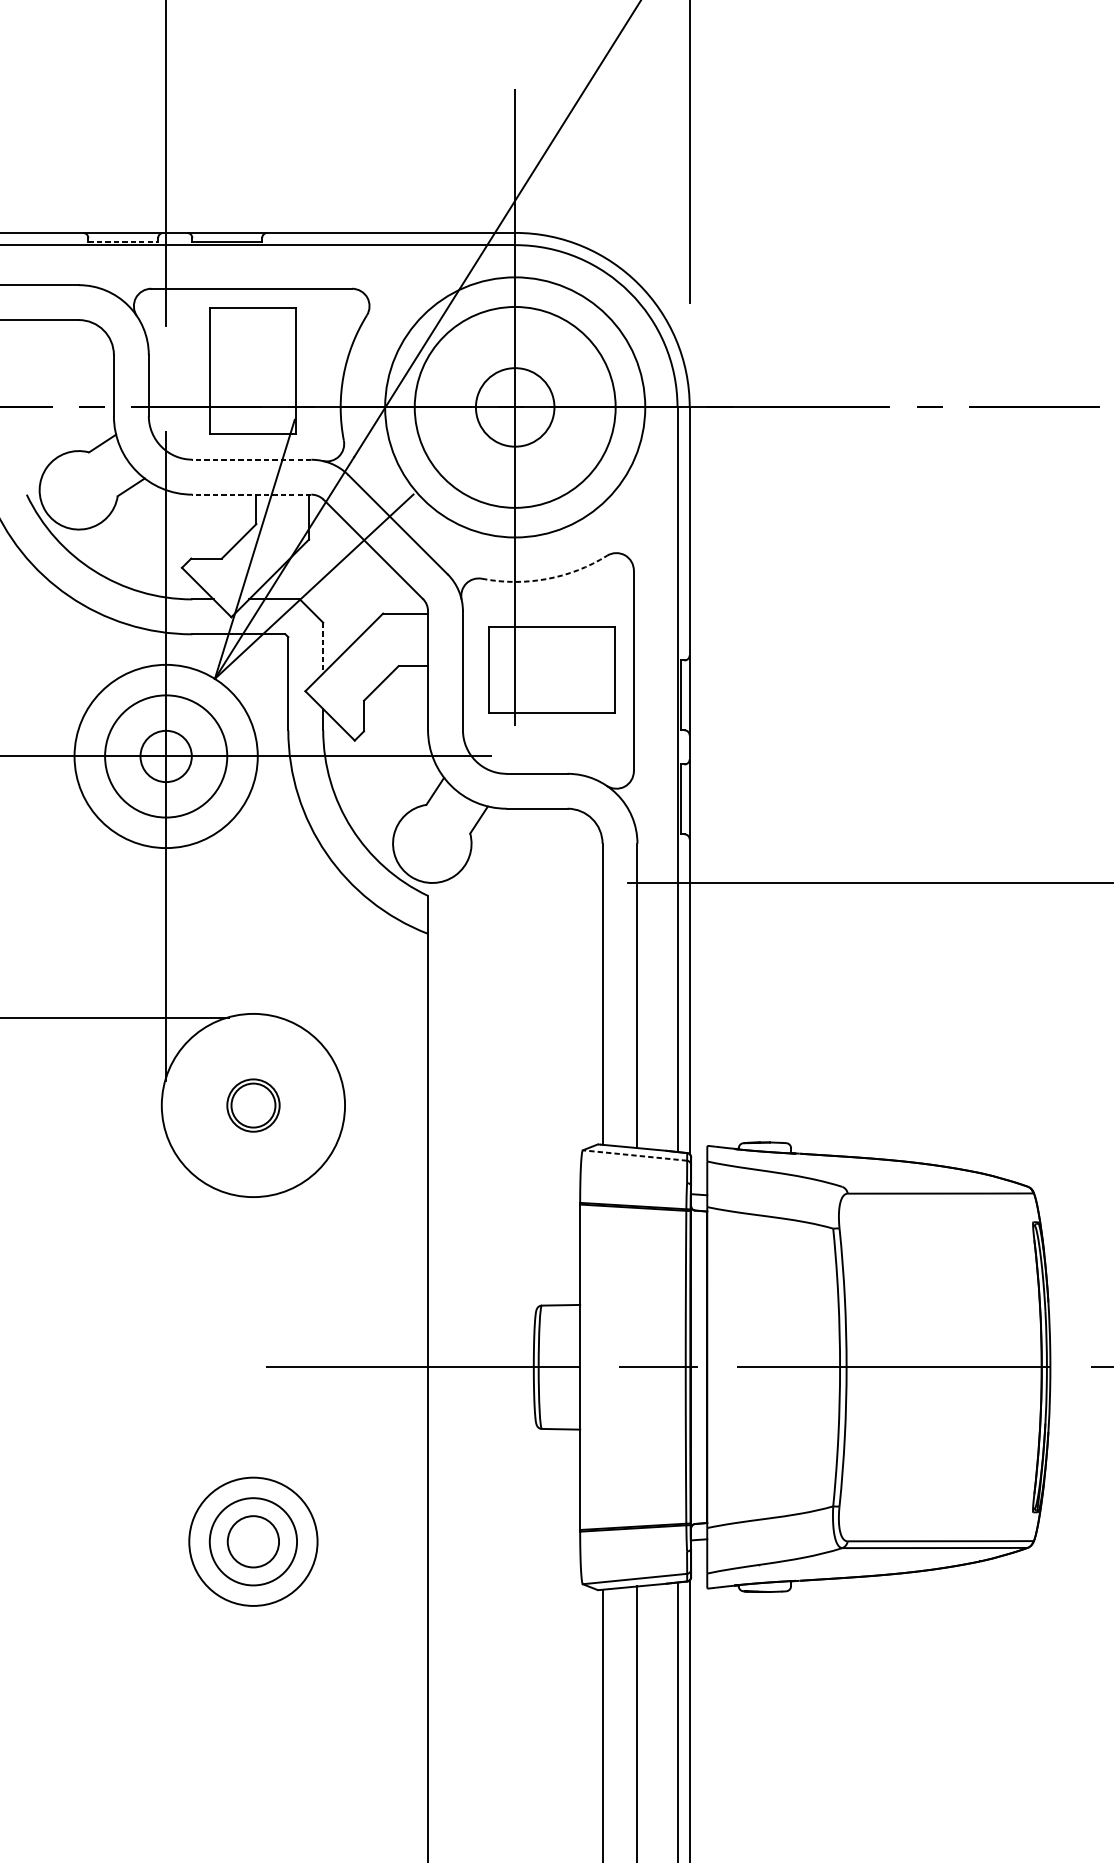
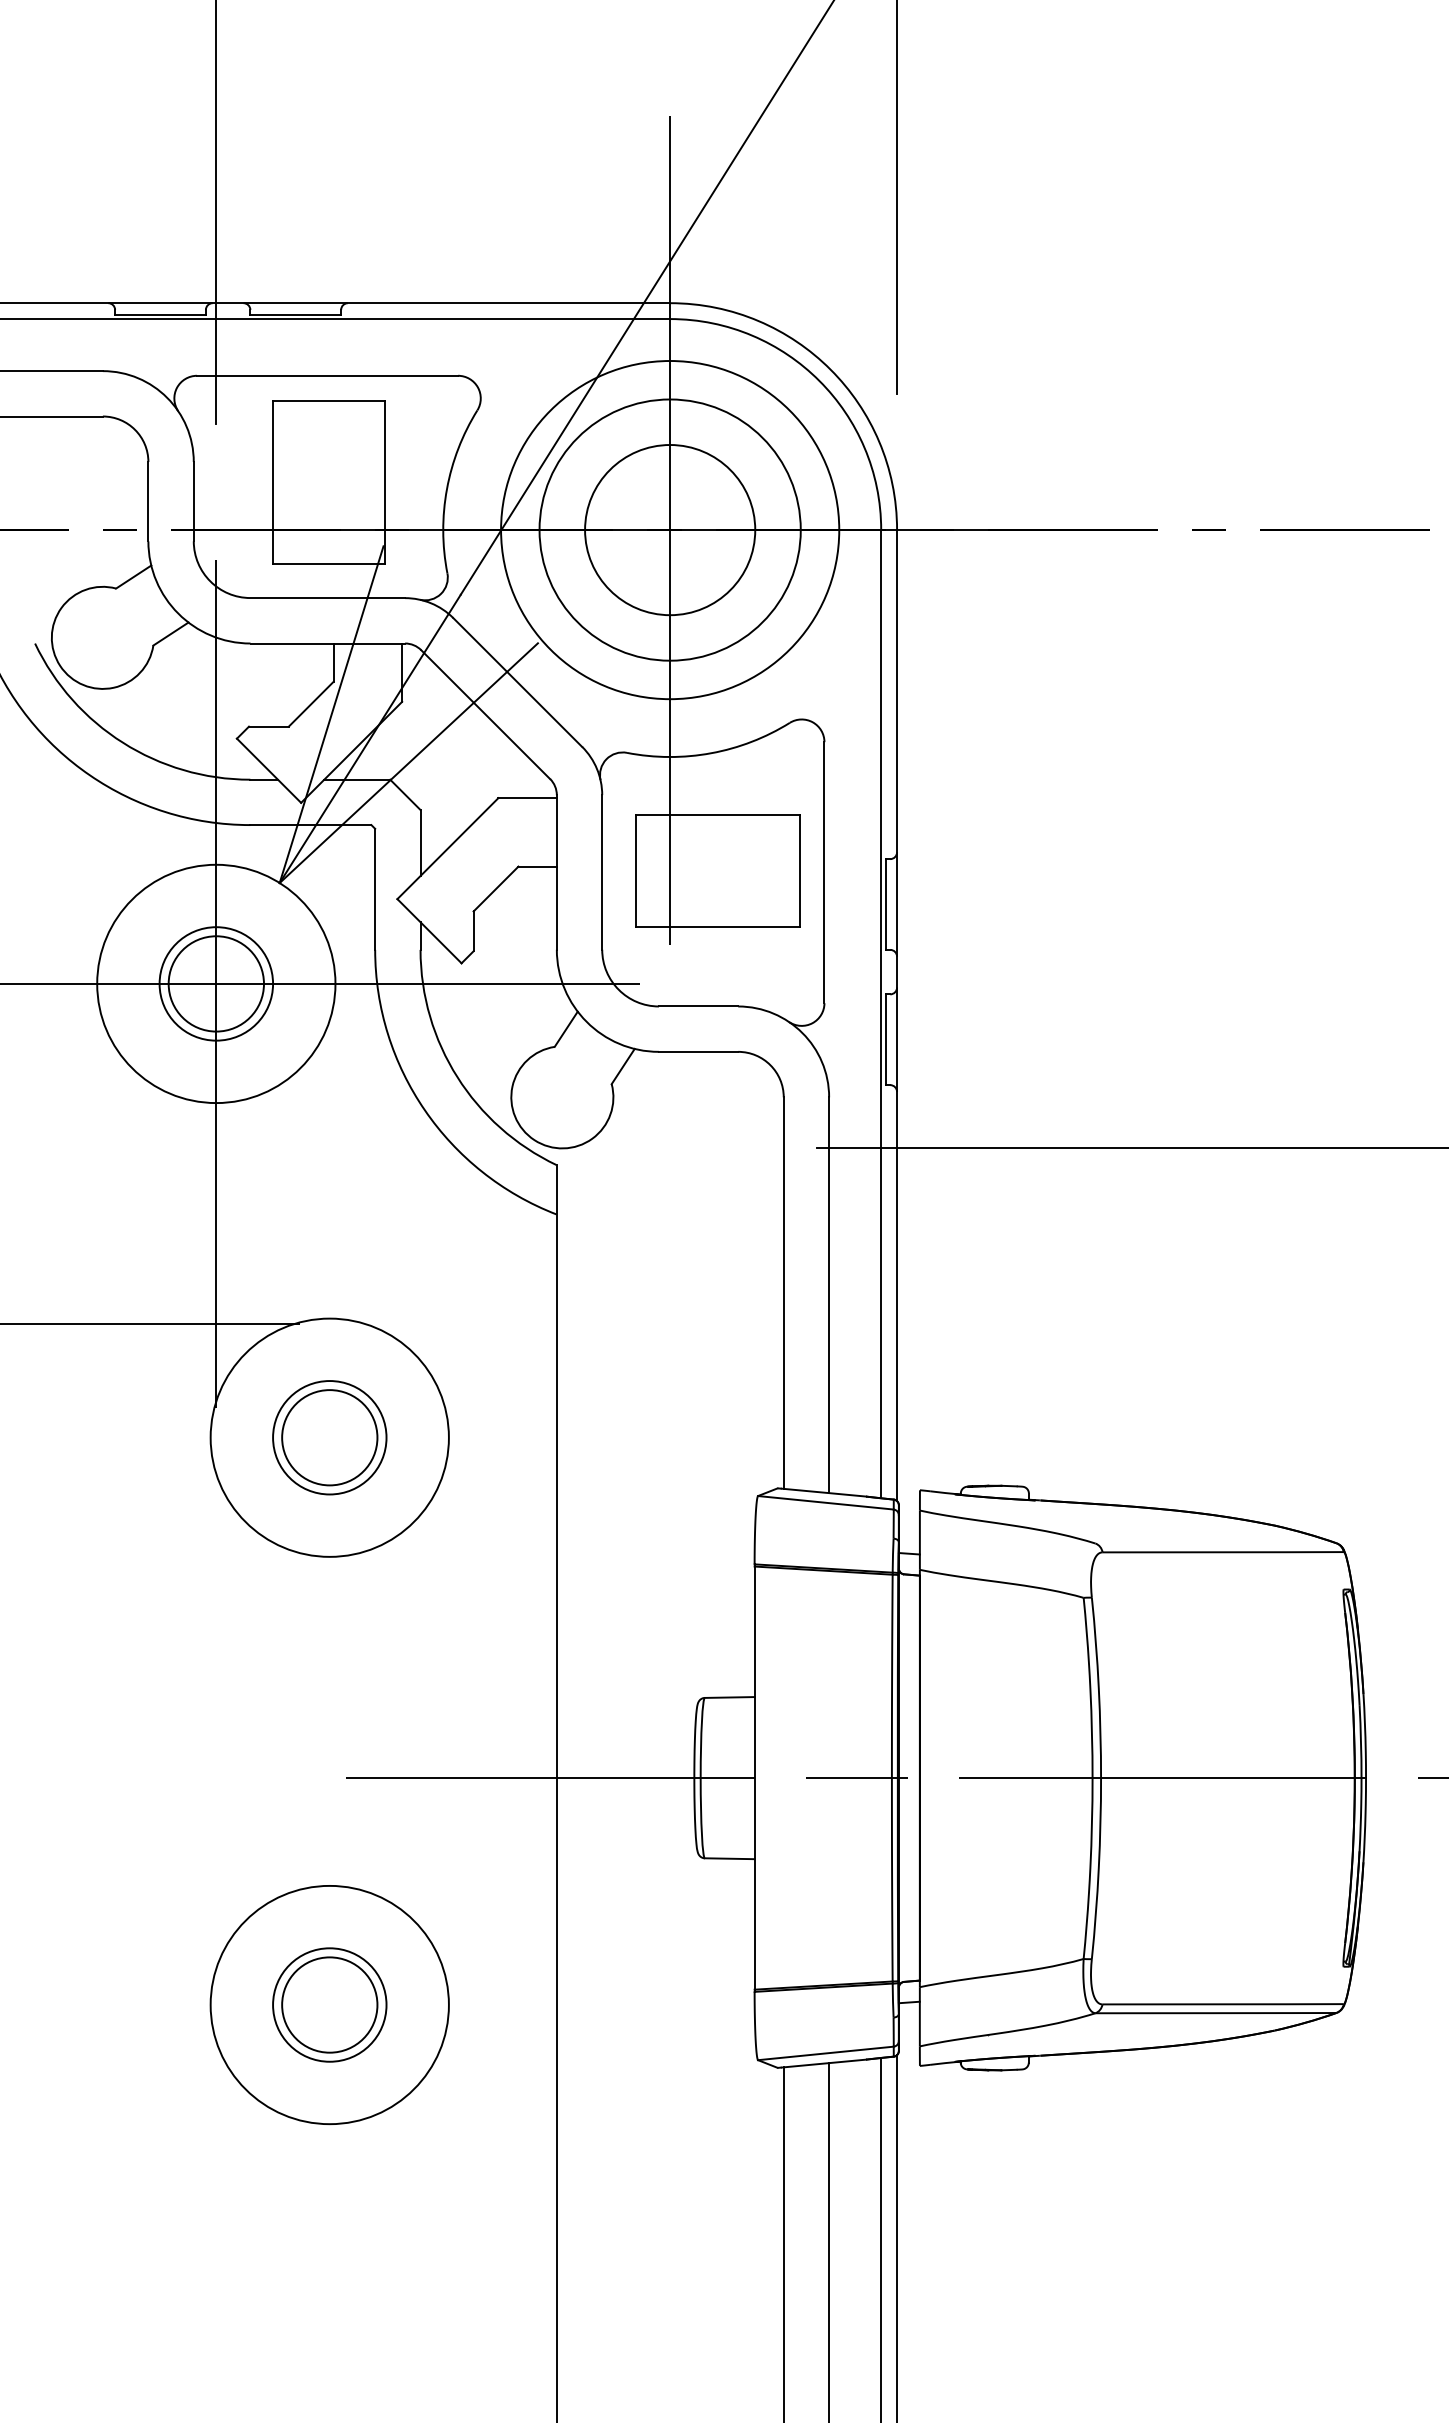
line: (123, 241) -> (161, 314), dashed -> solid
circle: (515, 407) -> (670, 530), size x1.67
line: (251, 460) -> (327, 598), dashed -> solid
line: (251, 494) -> (327, 643), dashed -> solid
arc: (547, 579) -> (711, 753), dashed -> solid
line: (323, 648) -> (420, 843), dashed -> solid
circle: (165, 756) -> (215, 983), size x1.43
circle: (166, 756) -> (216, 983), size x0.71
part: (253, 1105) -> (329, 1437), size x1.67
line: (634, 1155) -> (825, 1502), dashed -> solid
circle: (253, 1541) -> (329, 2004), size x1.43
circle: (253, 1541) -> (329, 2004), size x1.43

